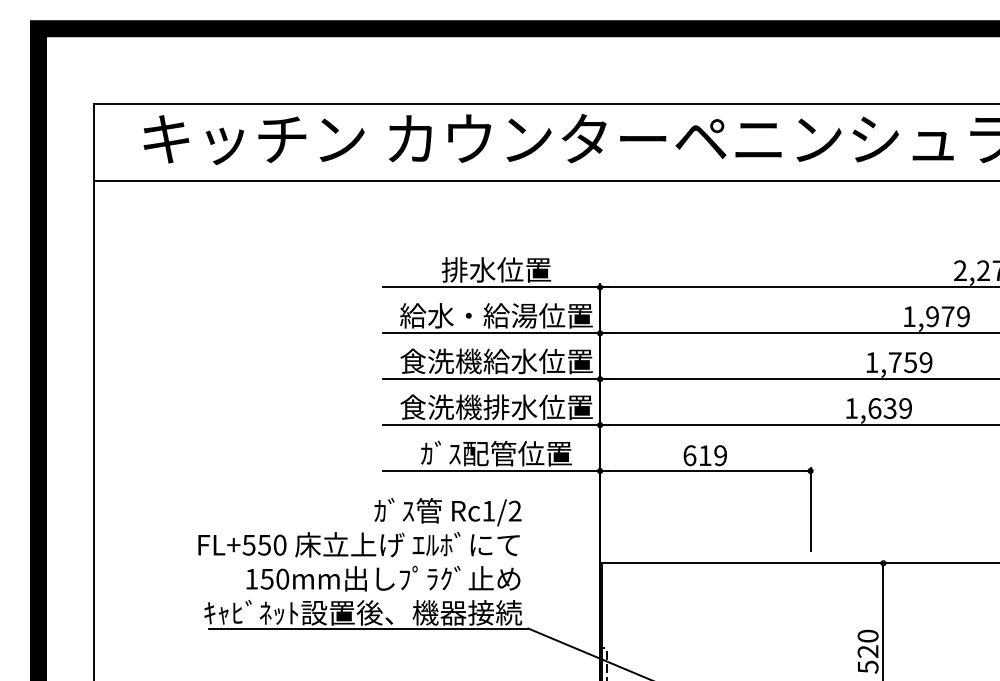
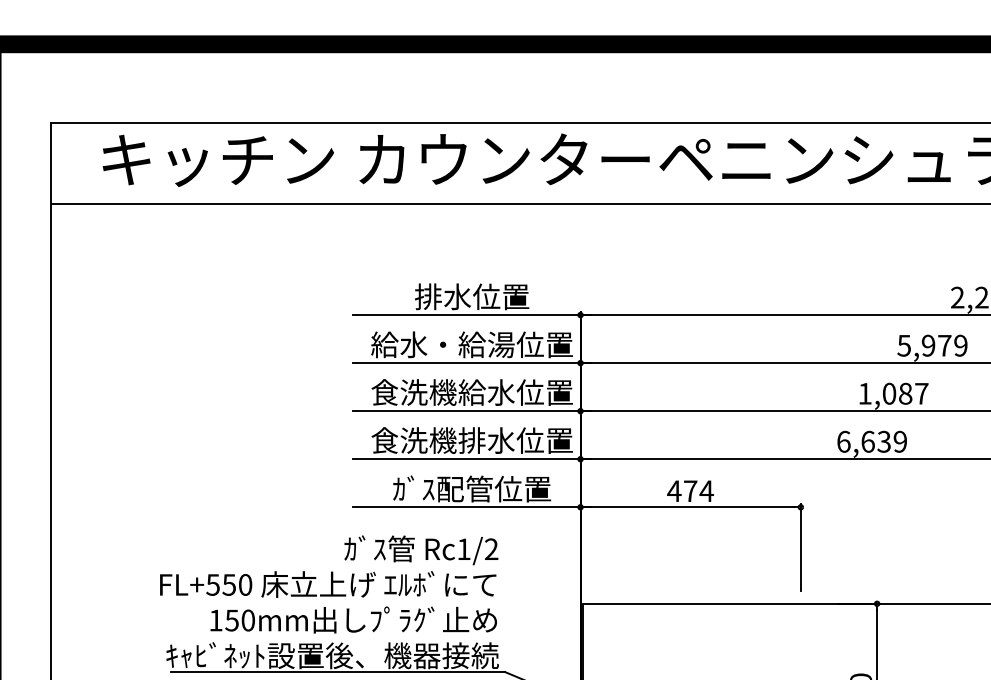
text: (908, 316) -> (903, 345), 1,979 -> 5,979
text: (910, 362) -> (905, 393), 1,759 -> 1,087
text: (851, 408) -> (843, 441), 1,639 -> 6,639
text: (704, 455) -> (689, 491), 619 -> 474

